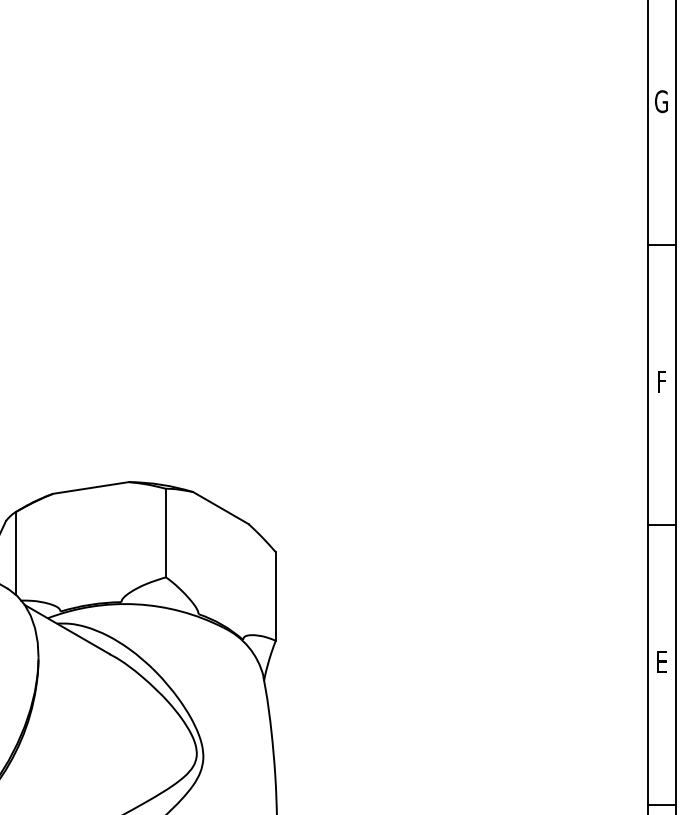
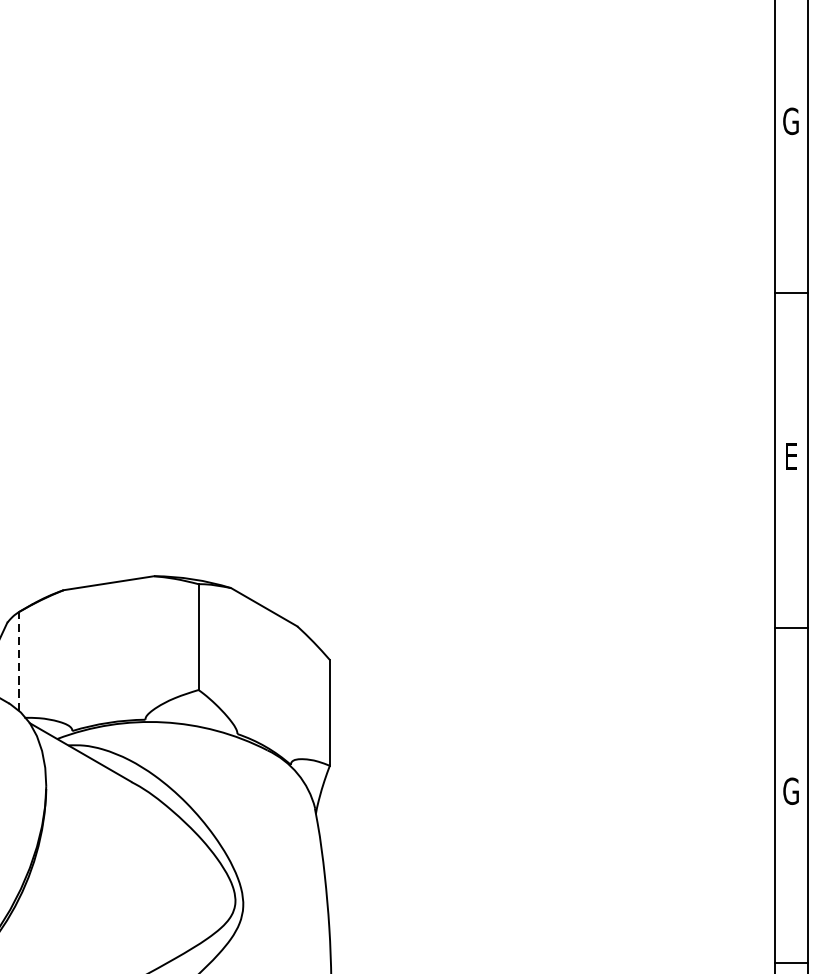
text: (661, 381) -> (790, 455), F -> E
line: (15, 552) -> (18, 660), solid -> dashed
text: (661, 661) -> (790, 790), E -> G

